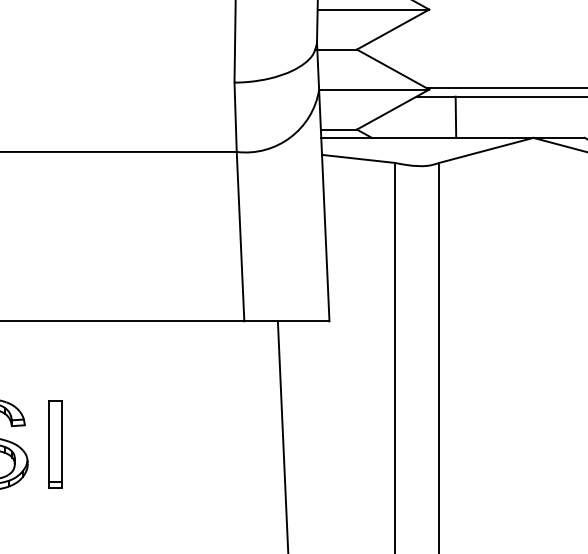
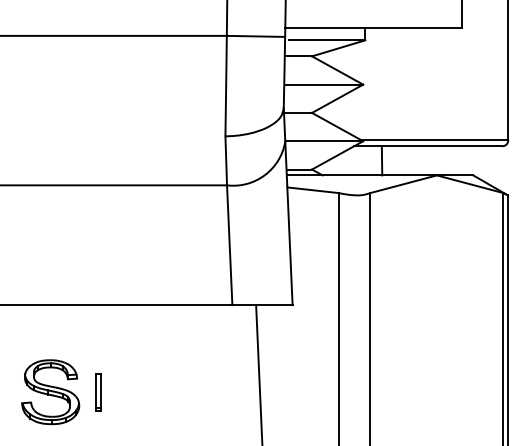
part: (55, 443) -> (98, 391), size x0.6

